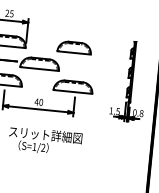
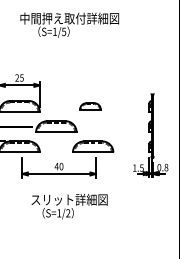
part: (74, 47) -> (90, 106), size x0.6

